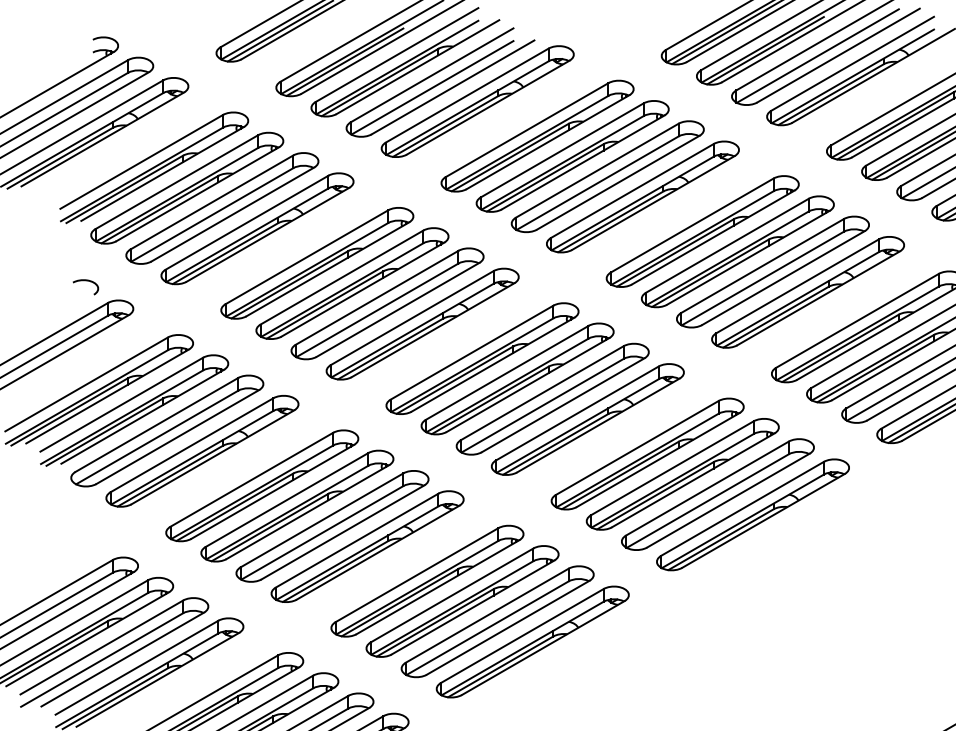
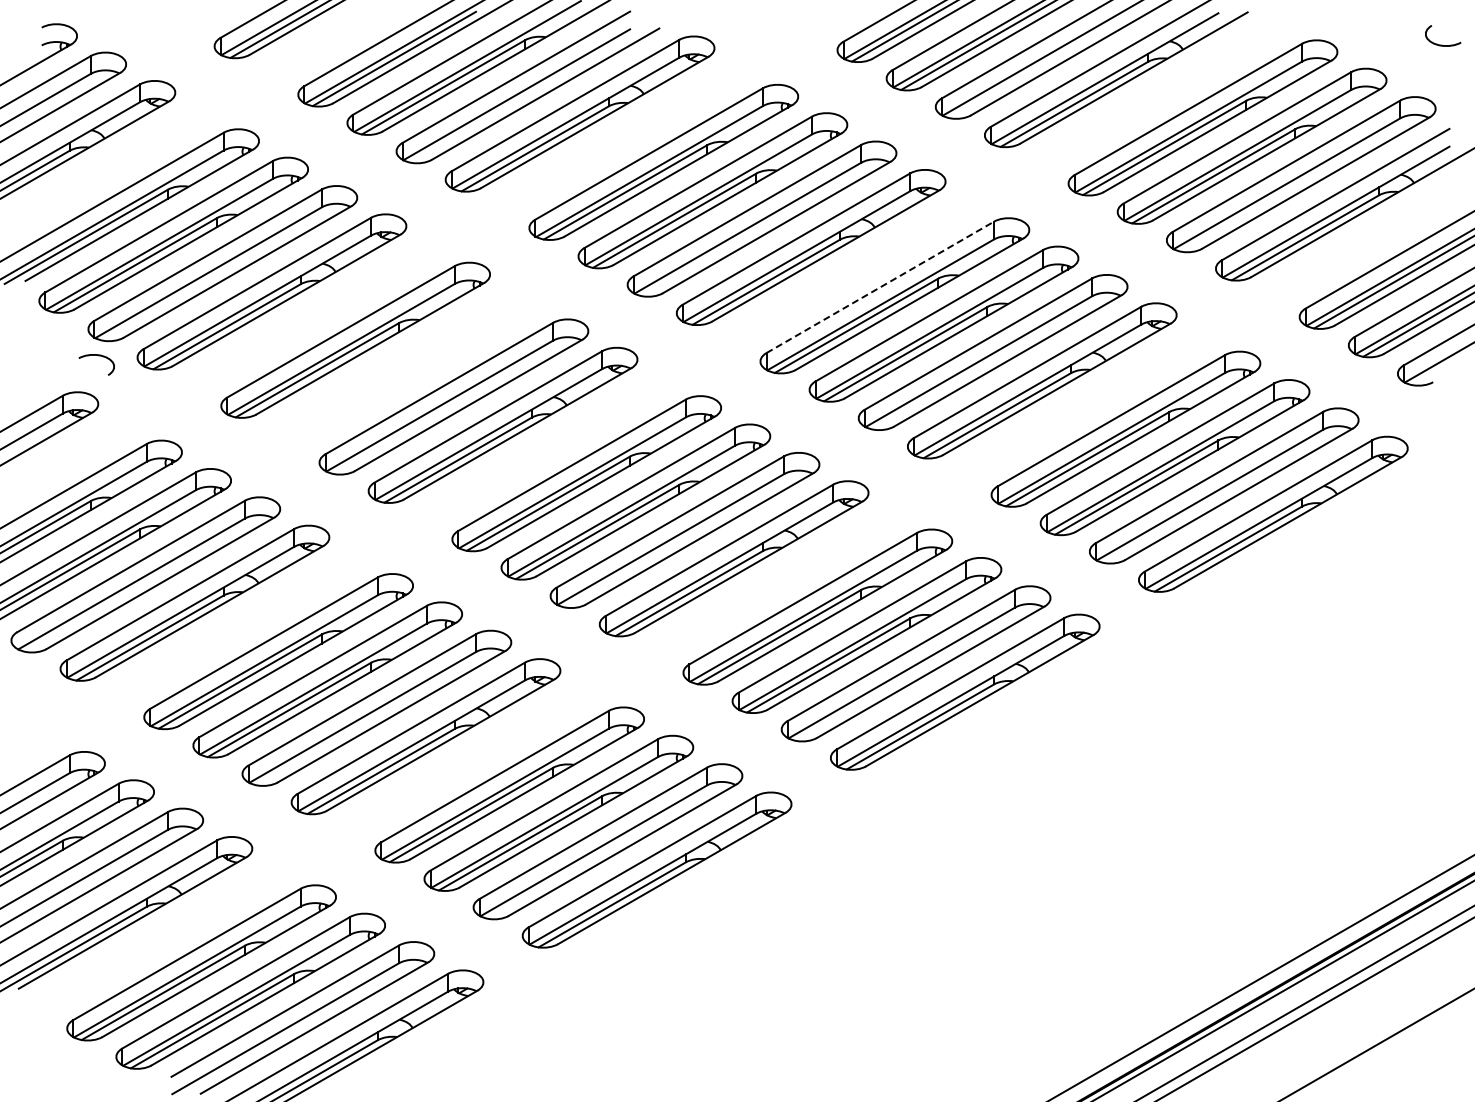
line: (692, 225) -> (880, 287), solid -> dashed
curve: (87, 281) -> (98, 356), moved
part: (352, 283) -> (404, 368), removed

